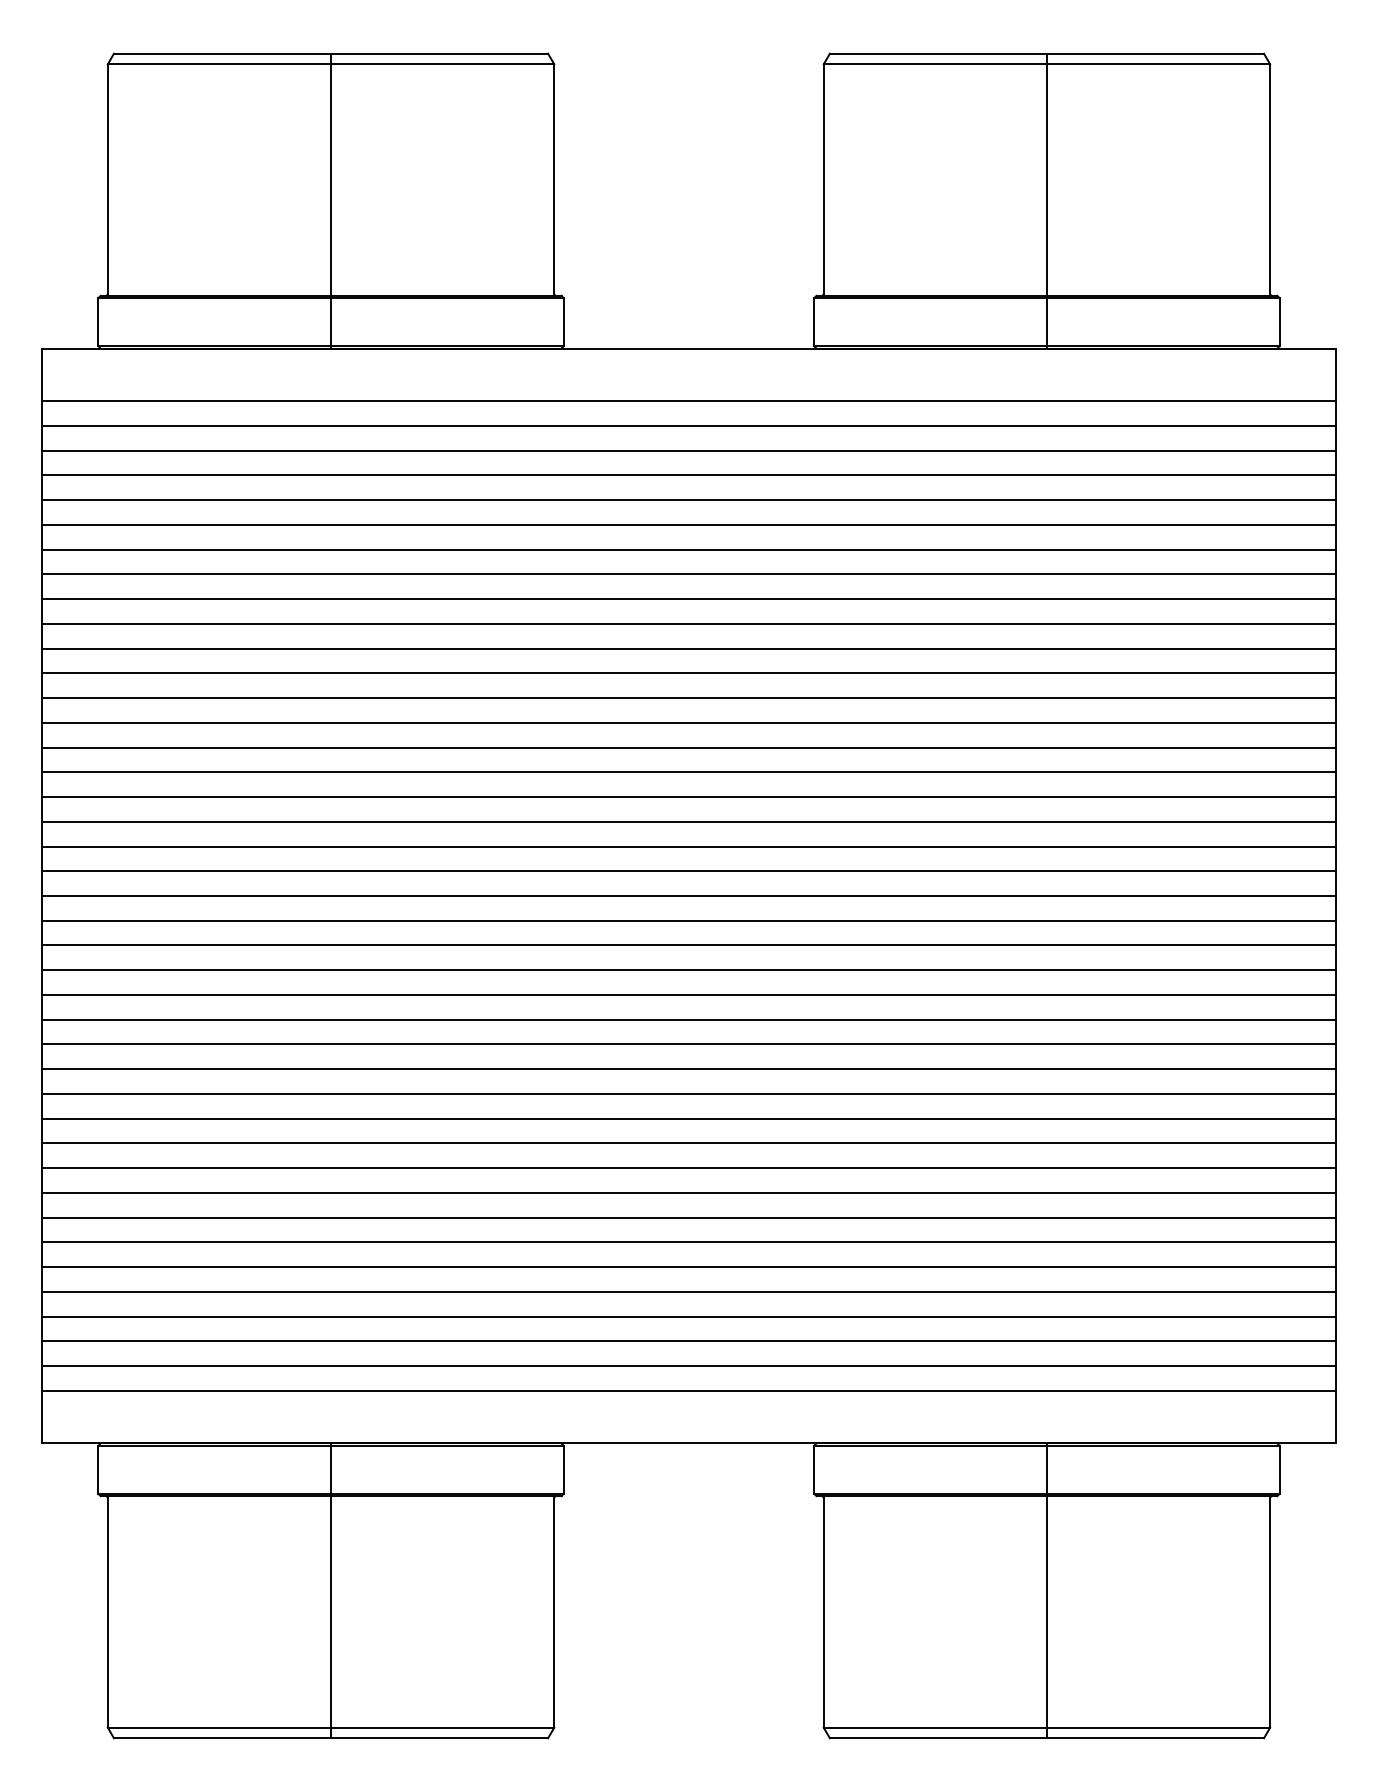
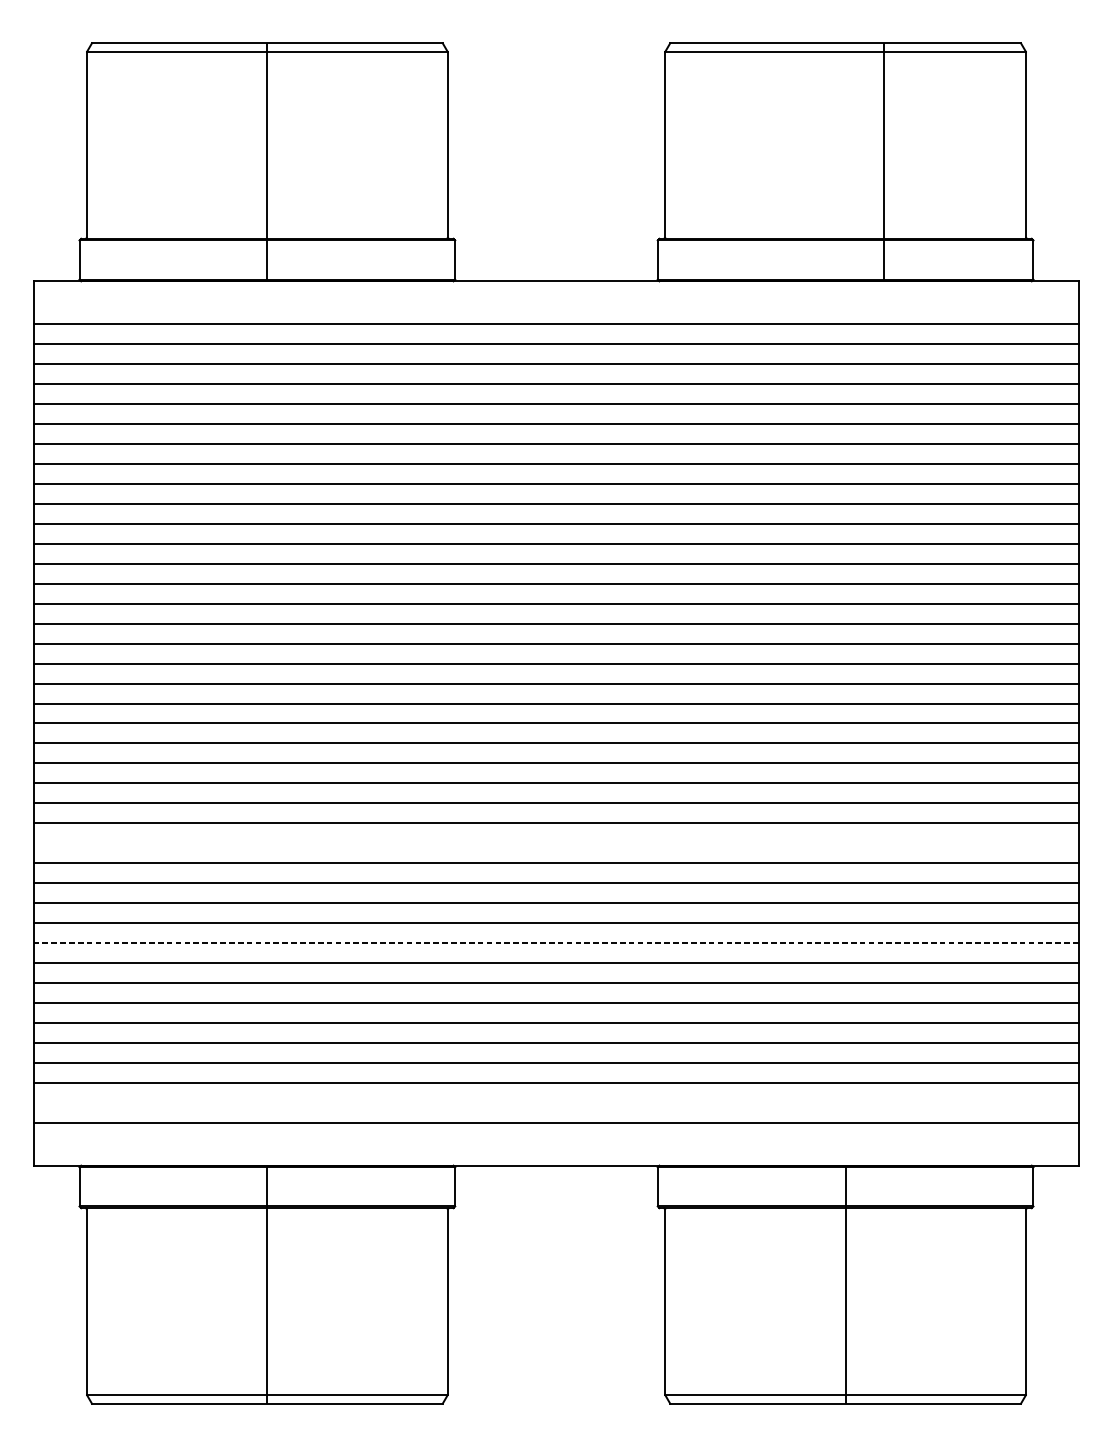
line: (1046, 200) -> (883, 161), moved
line: (688, 1044) -> (556, 843), removed
line: (689, 1168) -> (556, 943), solid -> dashed
line: (688, 1366) -> (556, 1103), removed

